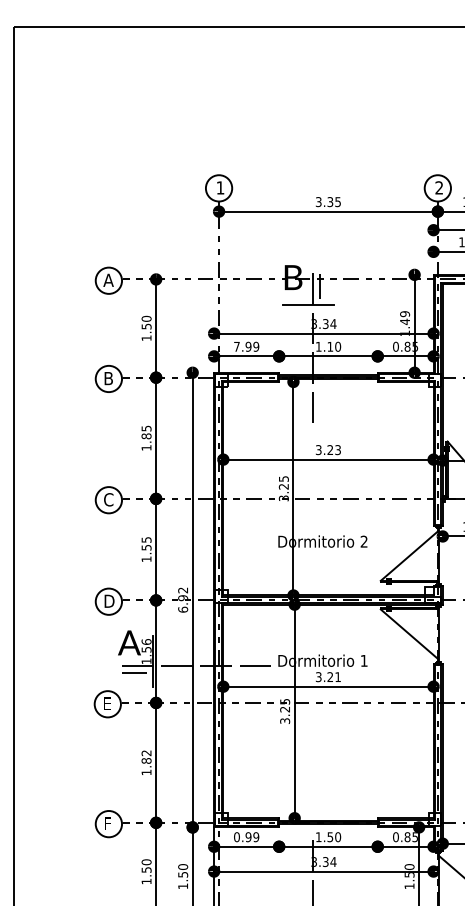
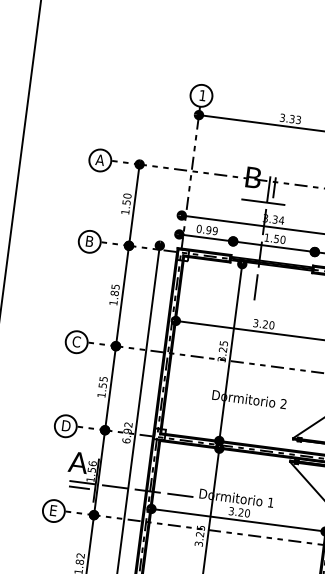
text: (337, 201) -> (298, 119), 3.35 -> 3.33
text: (236, 346) -> (198, 228), 7.99 -> 0.99
text: (330, 346) -> (276, 238), 1.10 -> 1.50
text: (338, 449) -> (272, 324), 3.23 -> 3.20
text: (338, 677) -> (247, 513), 3.21 -> 3.20

